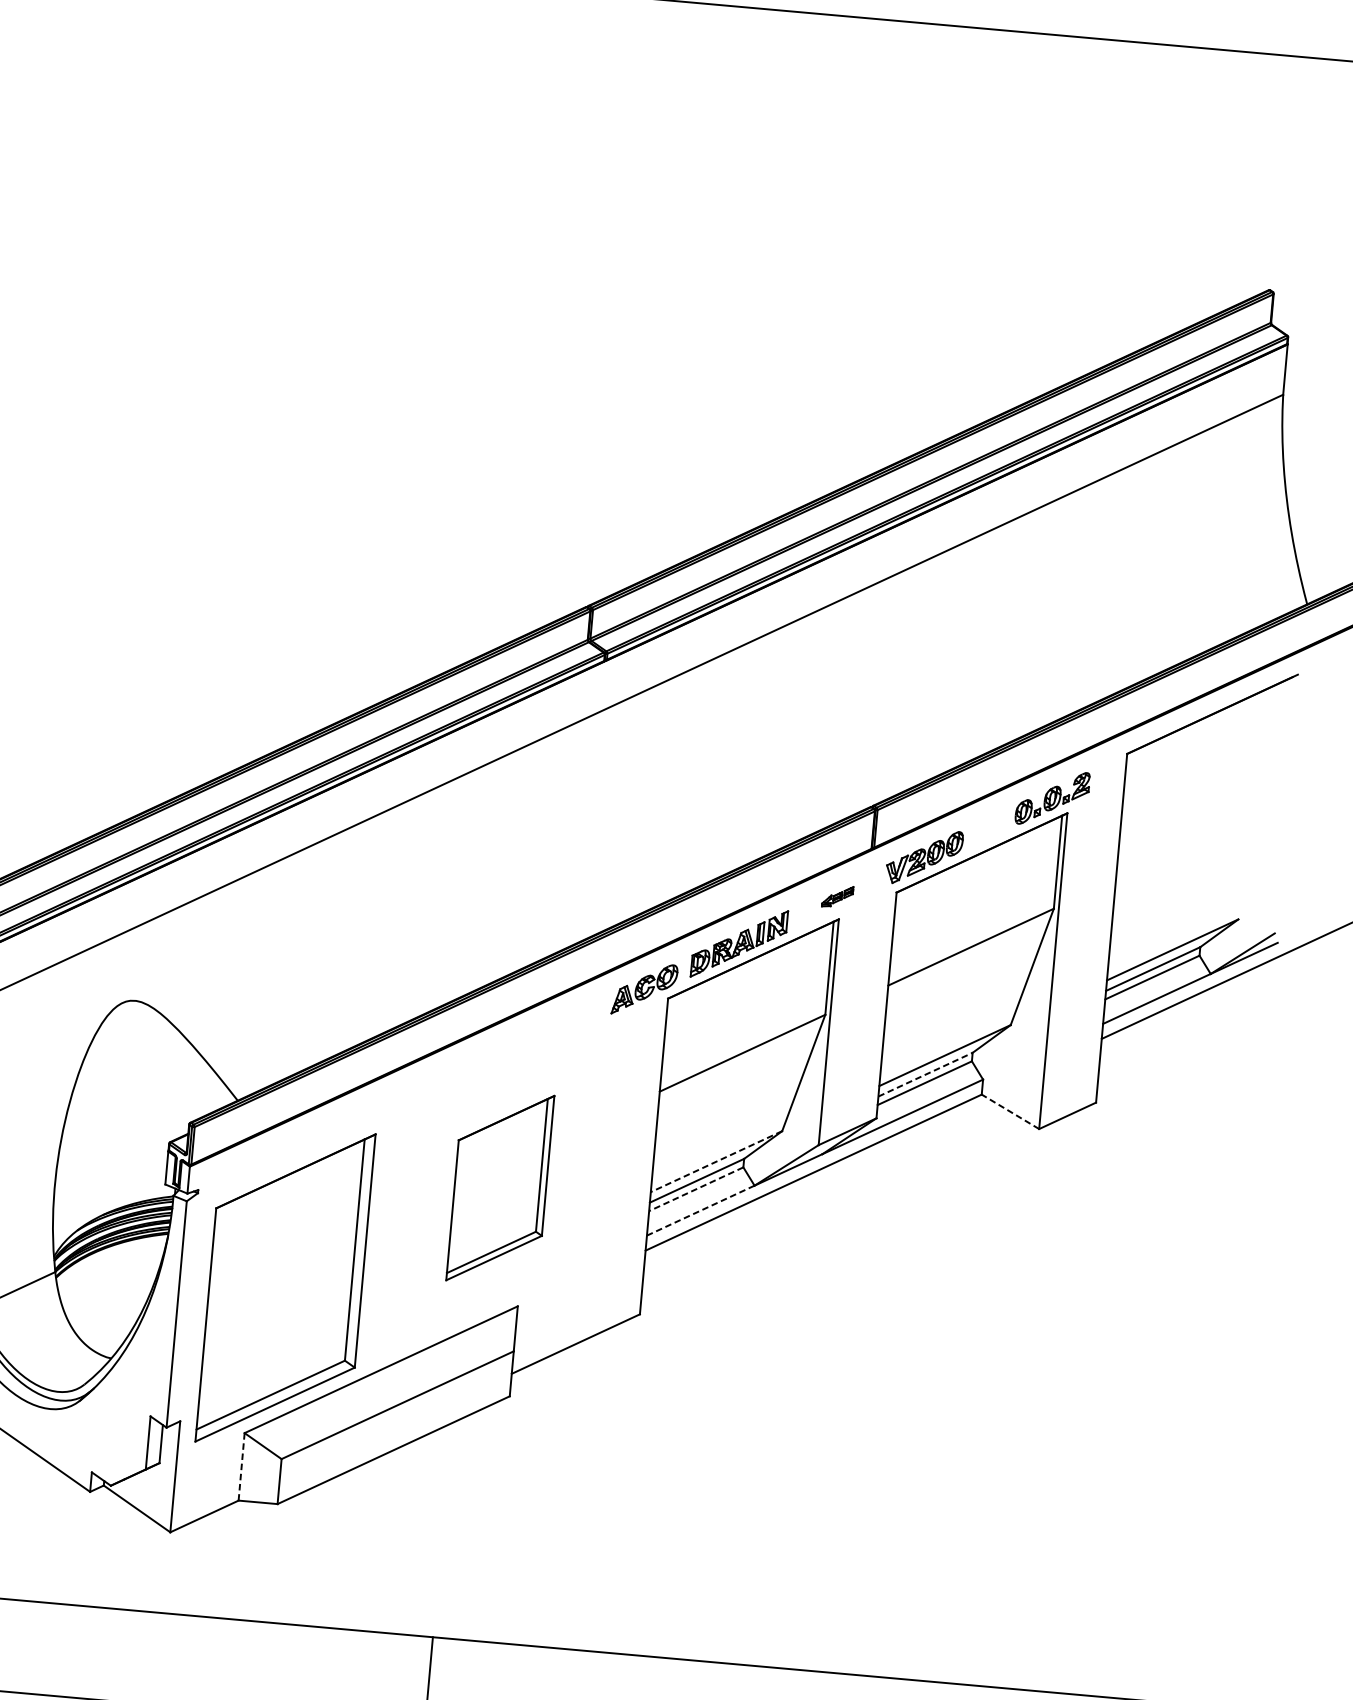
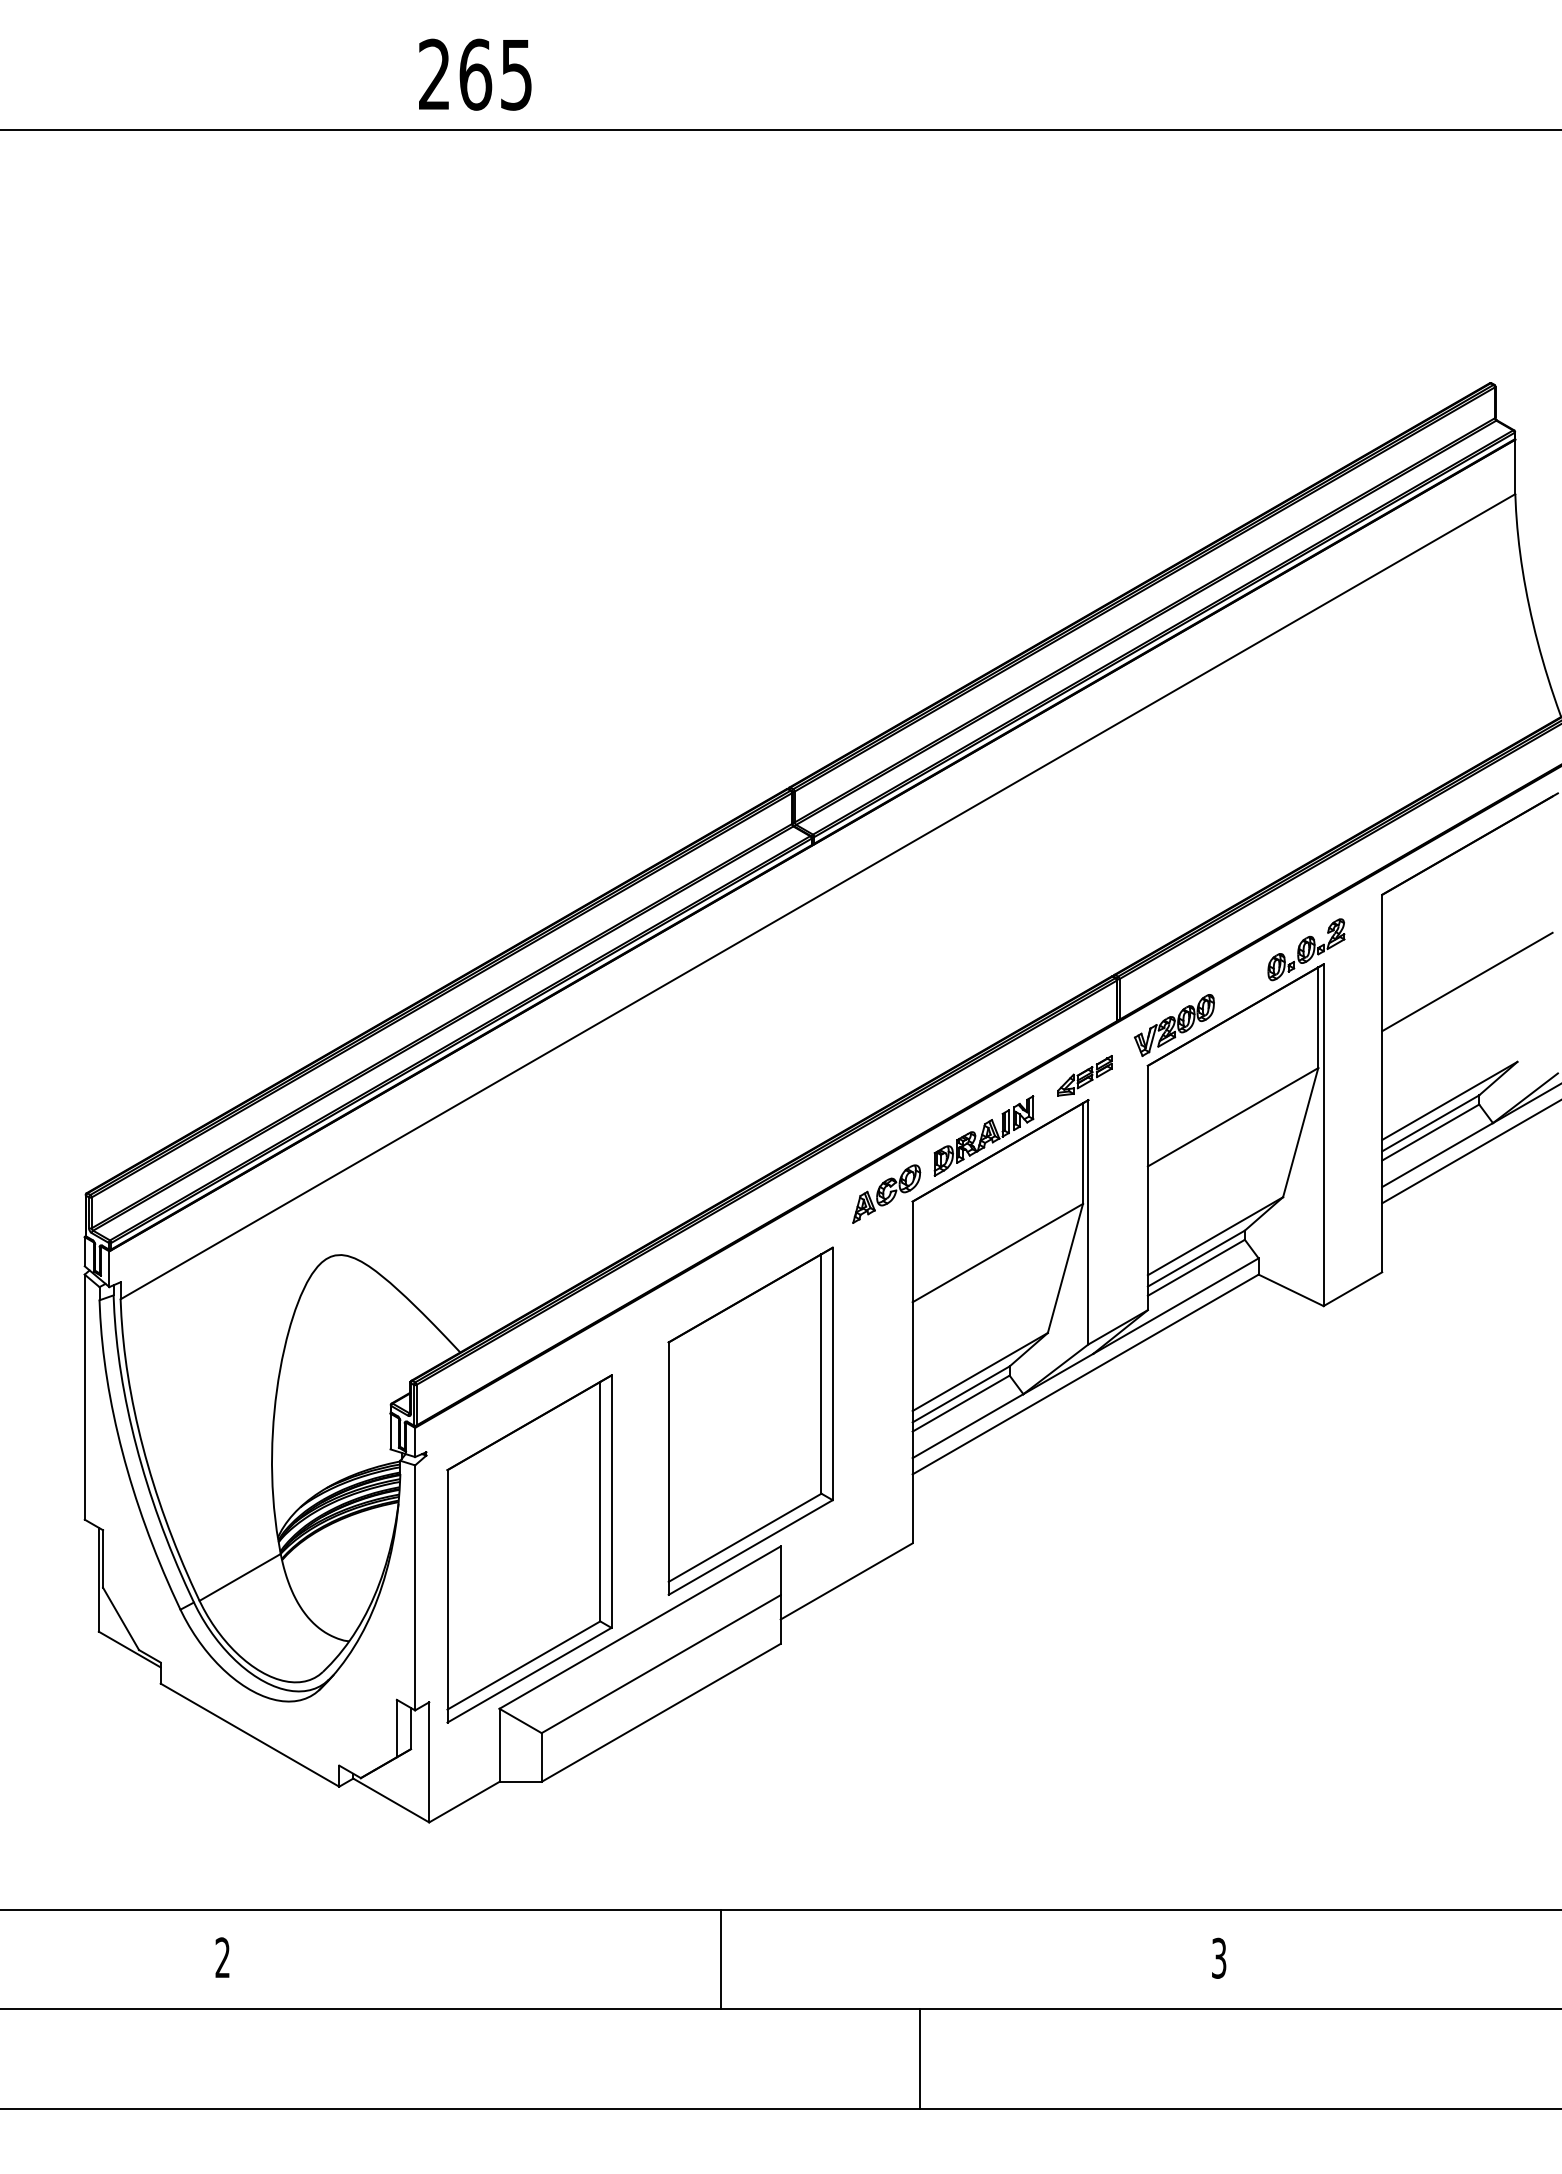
line: (1198, 841) -> (1467, 981), added
part: (837, 896) -> (1084, 1075), size x1.67
line: (925, 1074) -> (1196, 1258), dashed -> solid
line: (1009, 1111) -> (1290, 1290), dashed -> solid
line: (715, 1162) -> (979, 1372), dashed -> solid
part: (500, 1187) -> (750, 1420), size x1.67
line: (695, 1189) -> (960, 1403), dashed -> solid
line: (701, 1210) -> (968, 1426), dashed -> solid
line: (241, 1467) -> (499, 1745), dashed -> solid

